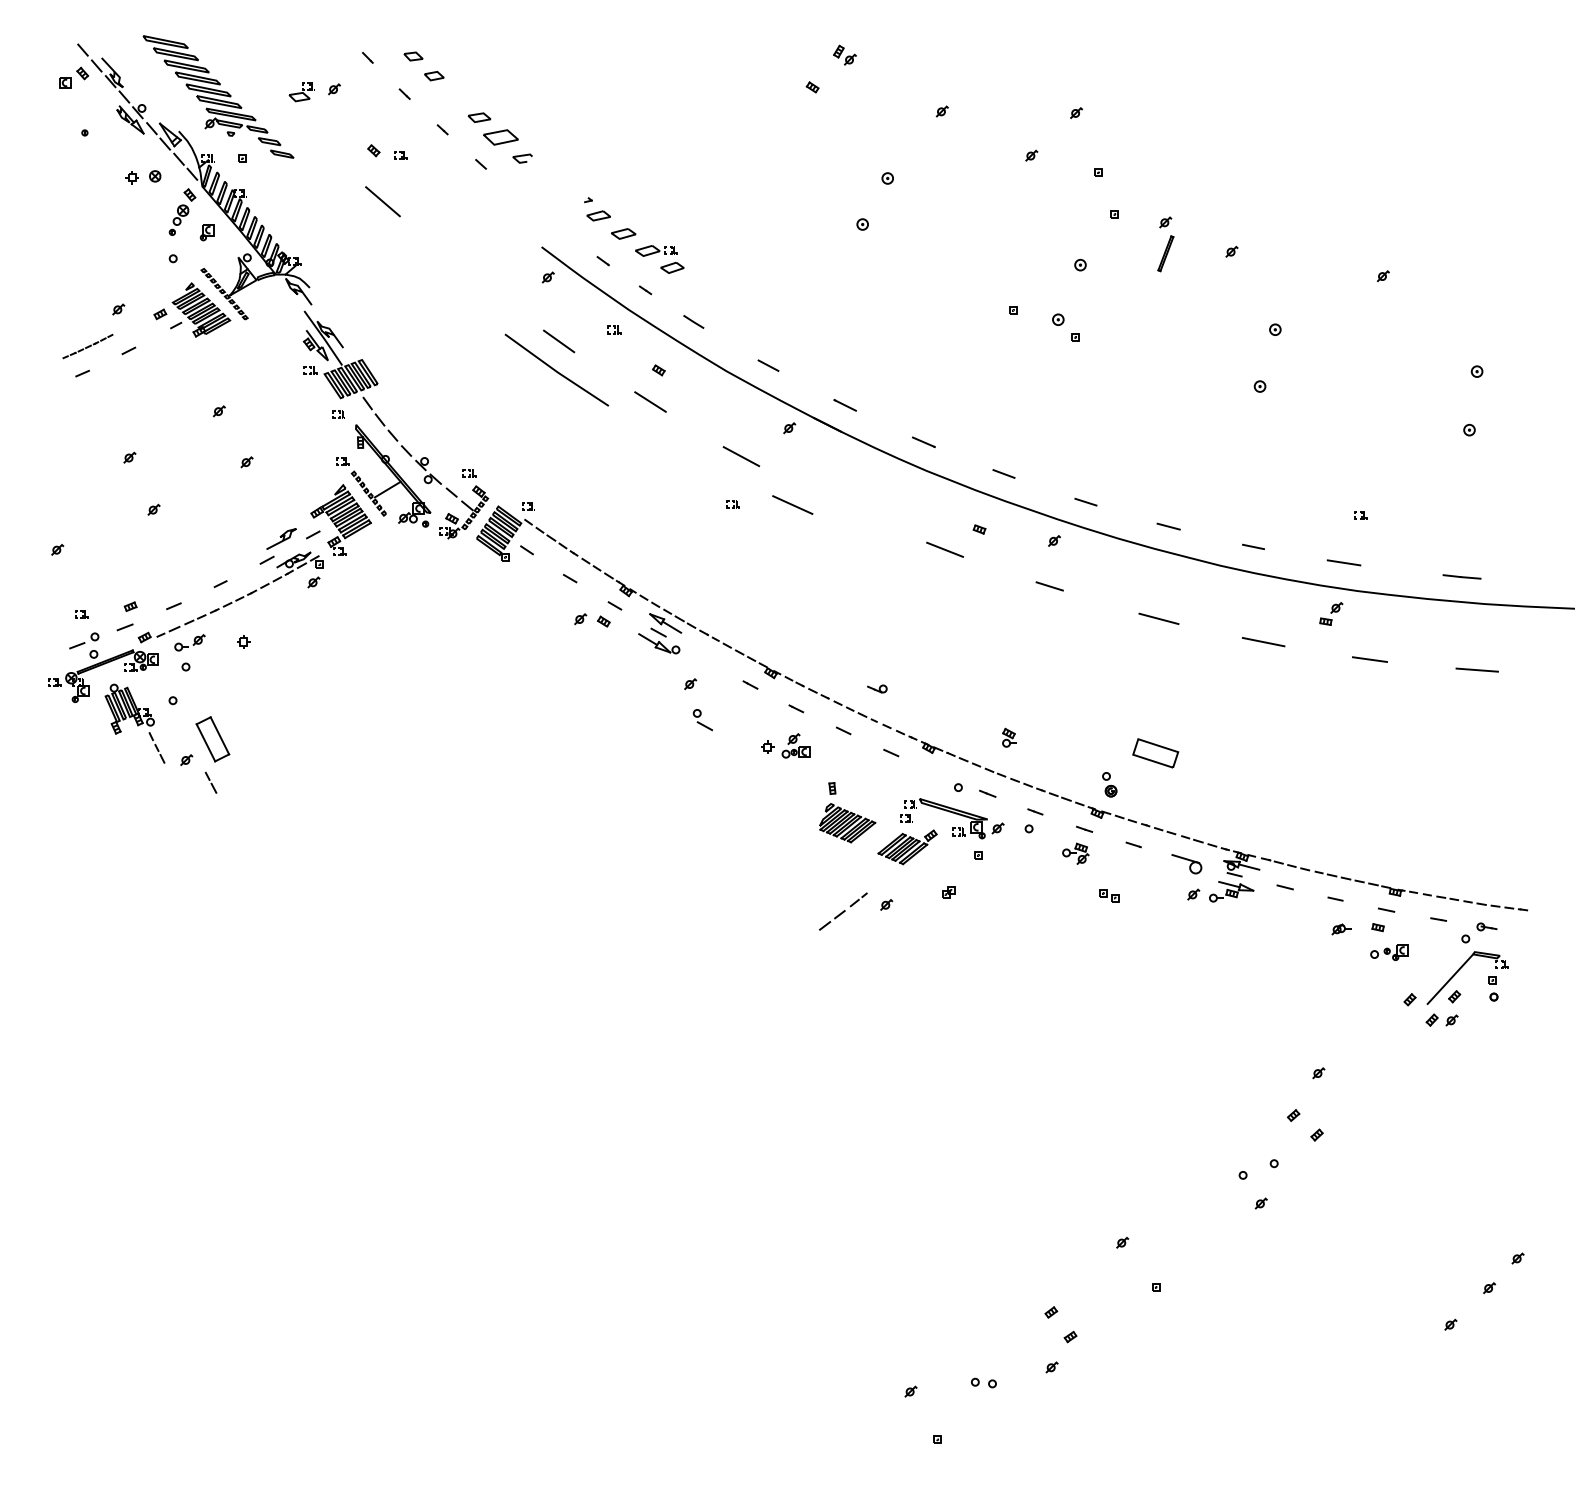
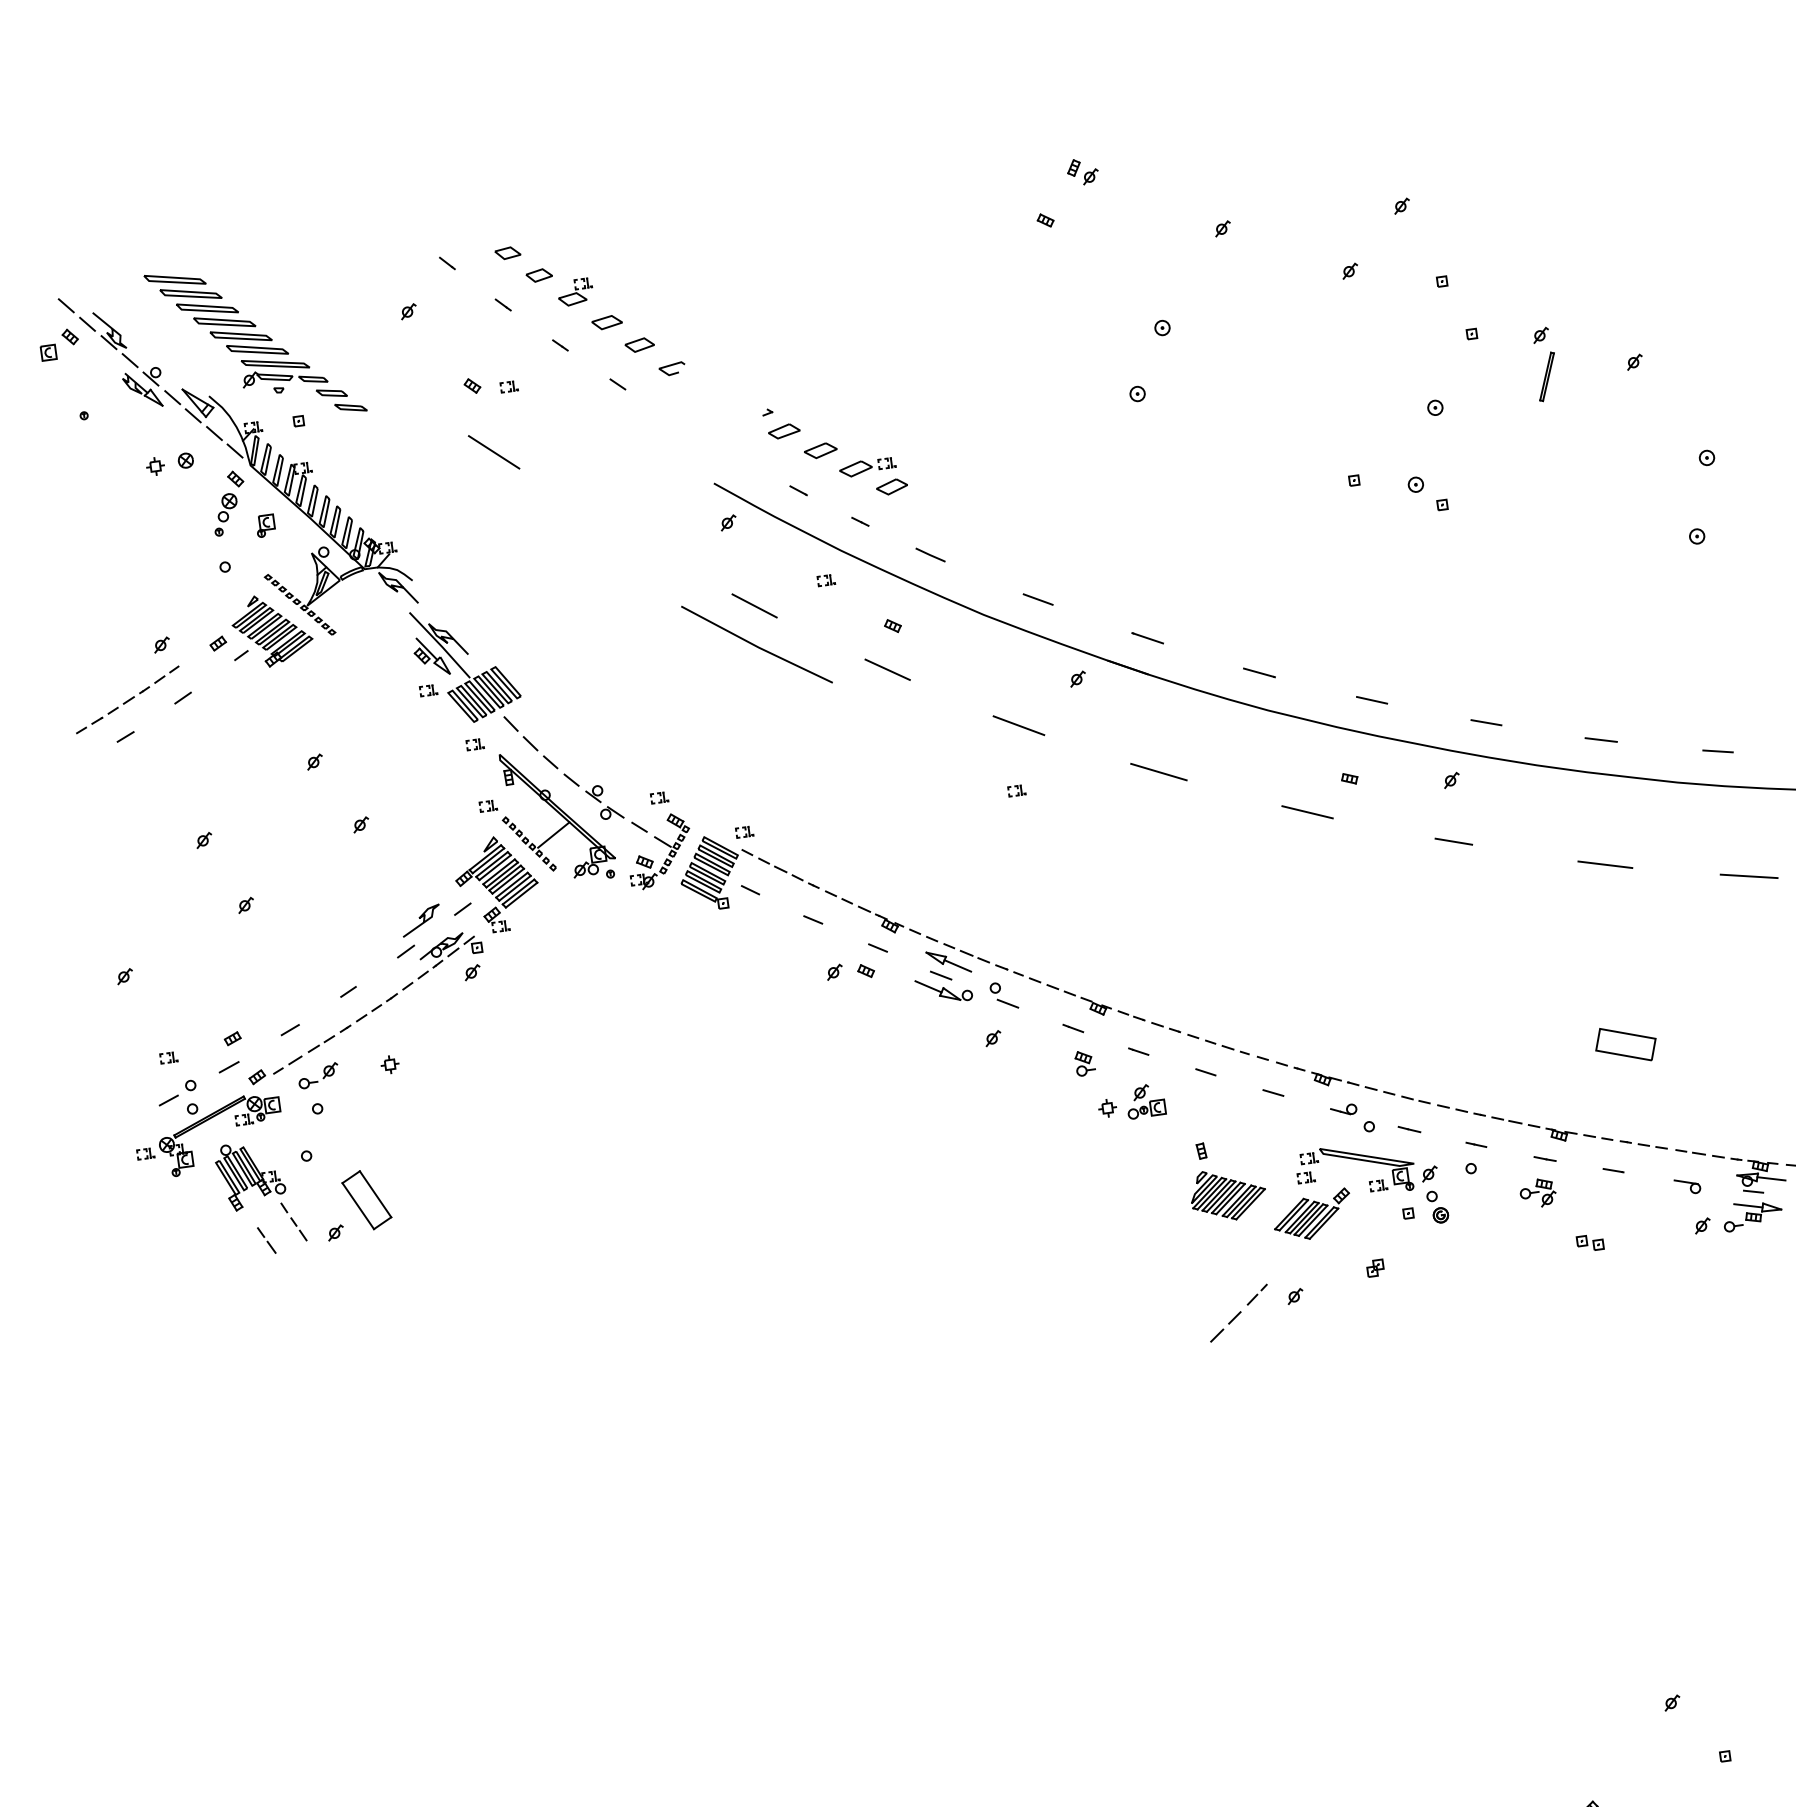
part: (301, 92) -> (574, 292), moved
part: (501, 137) -> (640, 344), size x0.62
part: (87, 346) -> (127, 699), size x1.67
line: (792, 504) -> (1158, 771), moved
part: (877, 688) -> (1343, 1109), moved
part: (702, 720) -> (1003, 996), moved
part: (1009, 737) -> (1084, 1062), moved
line: (211, 782) -> (267, 1240), moved
part: (1109, 784) -> (1437, 1206), moved
part: (1186, 863) -> (1687, 1185), size x0.62

